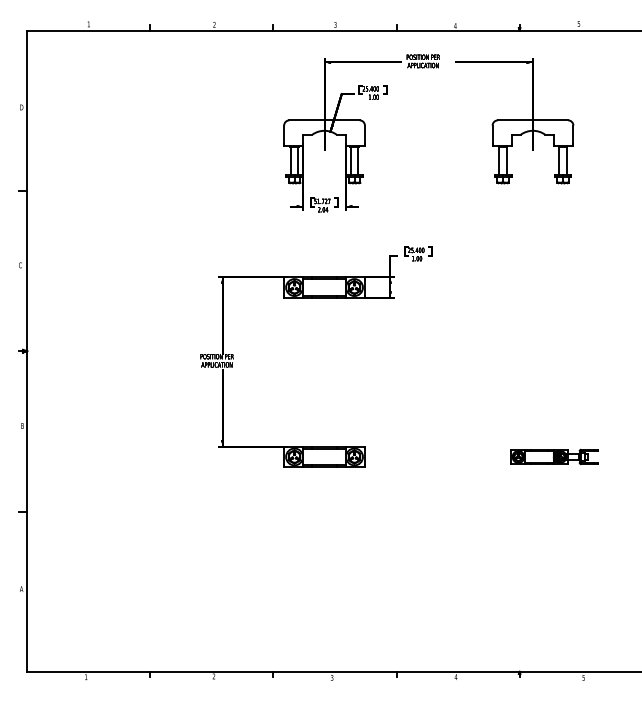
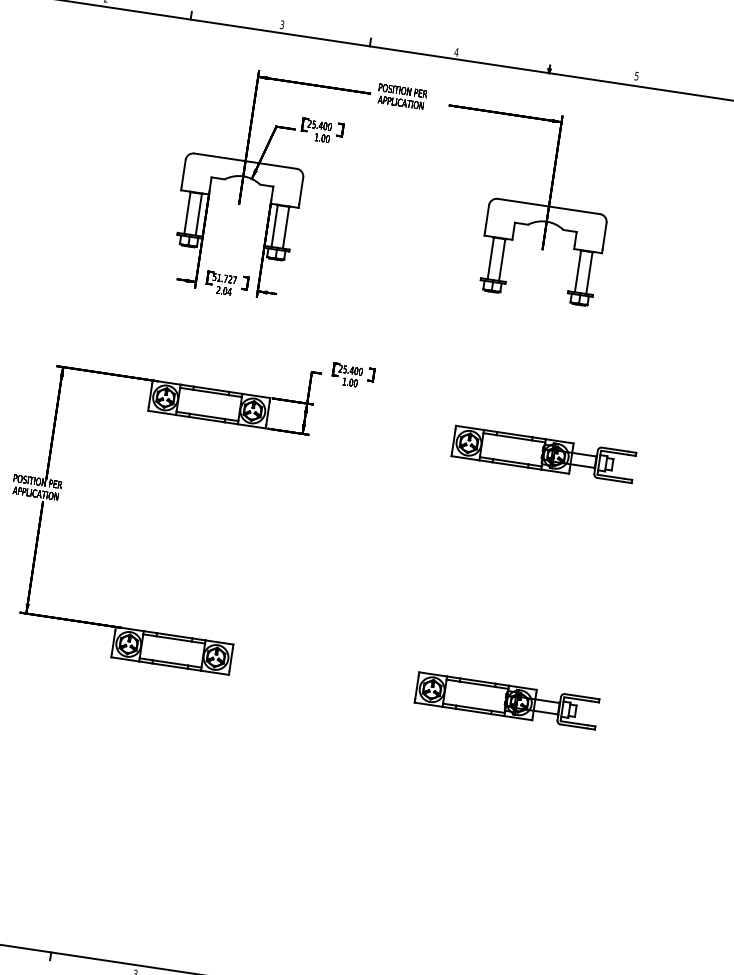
part: (554, 287) -> (543, 454), added
part: (554, 456) -> (507, 700), size x1.43

